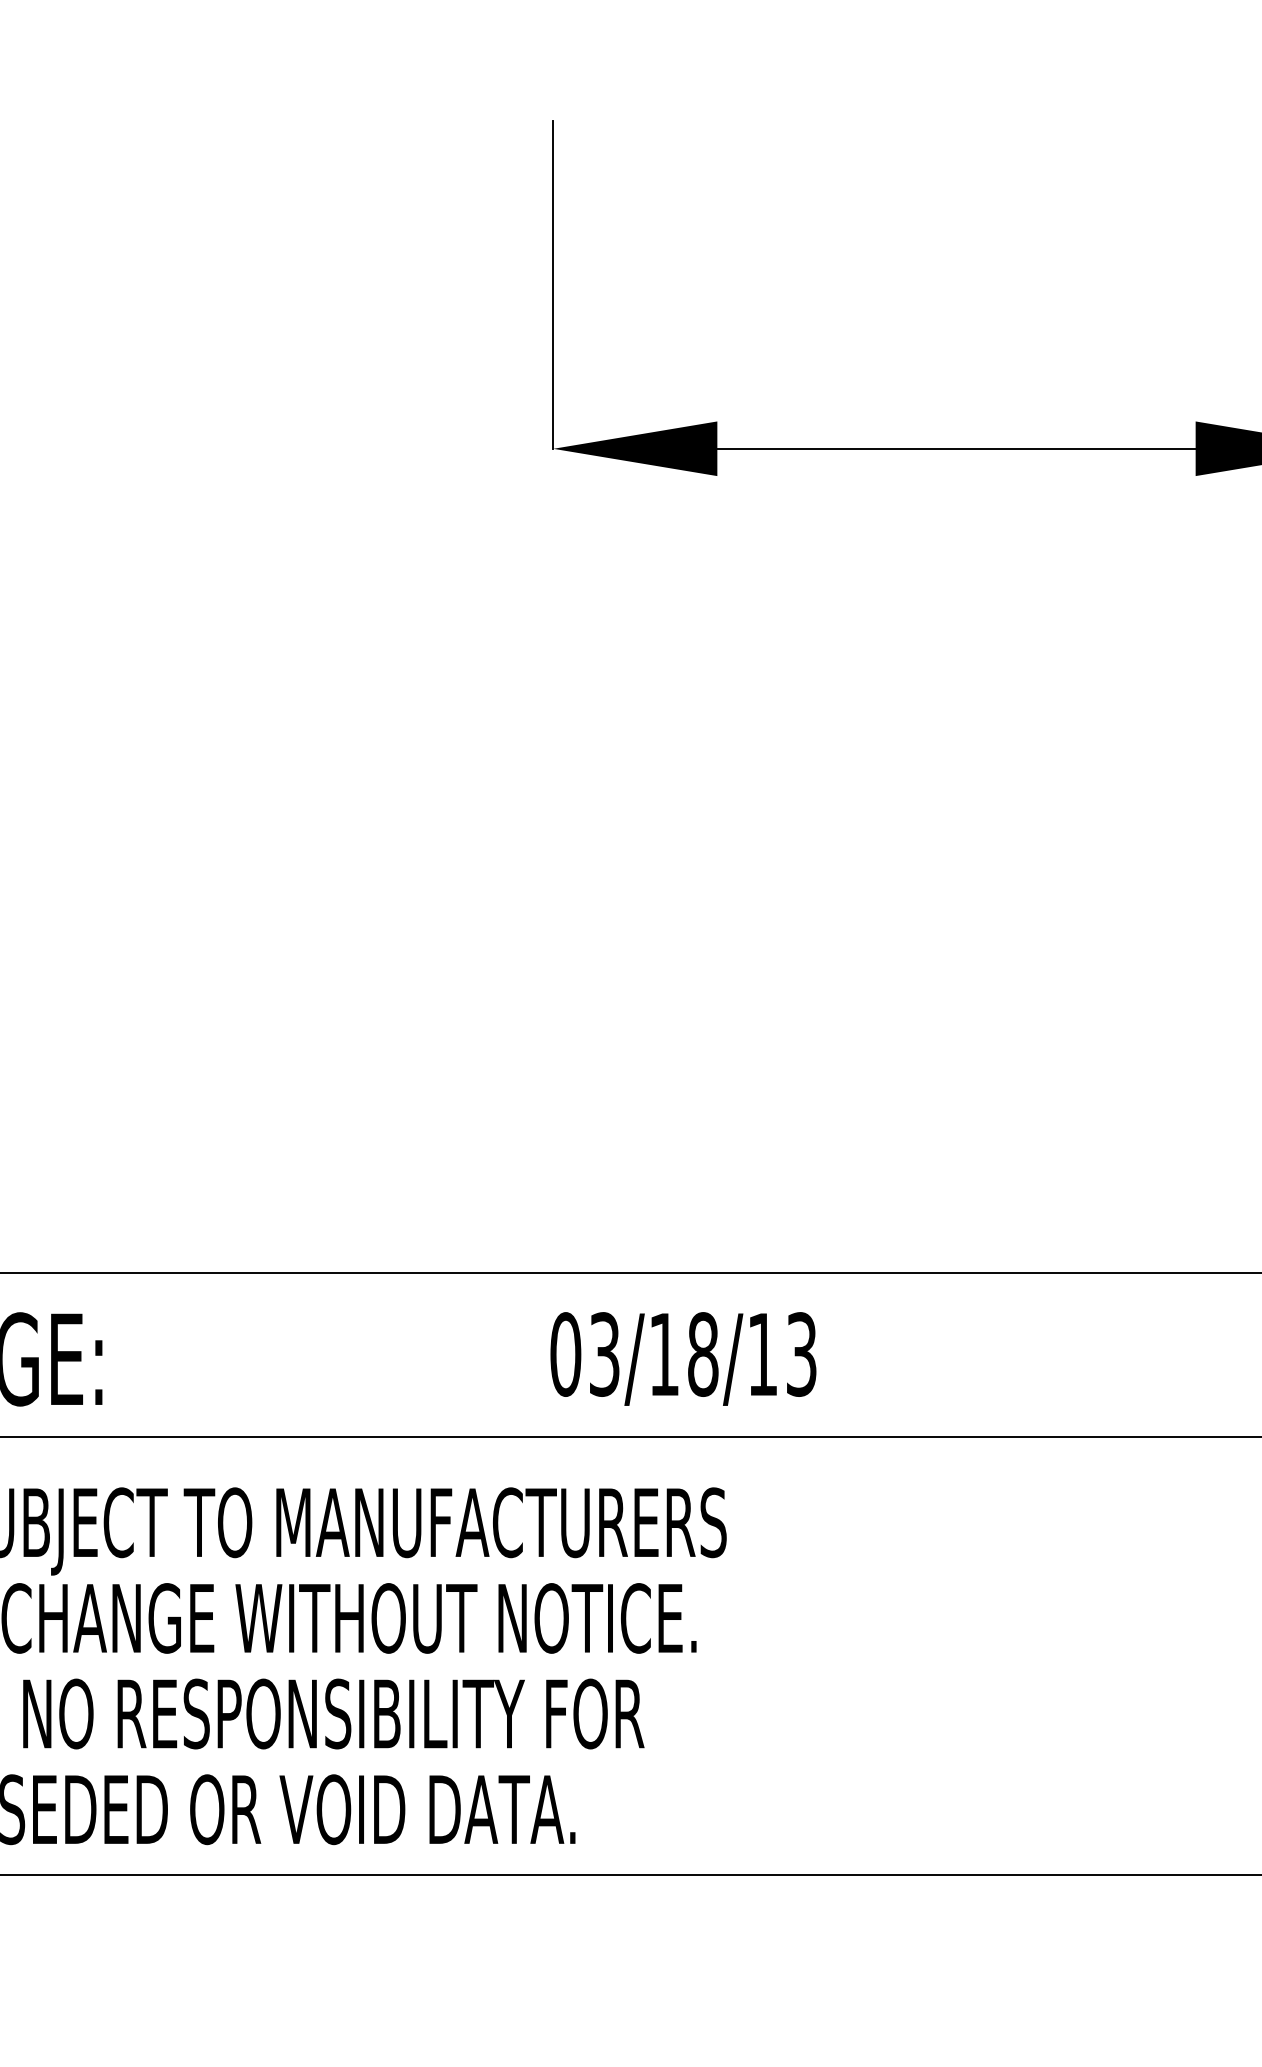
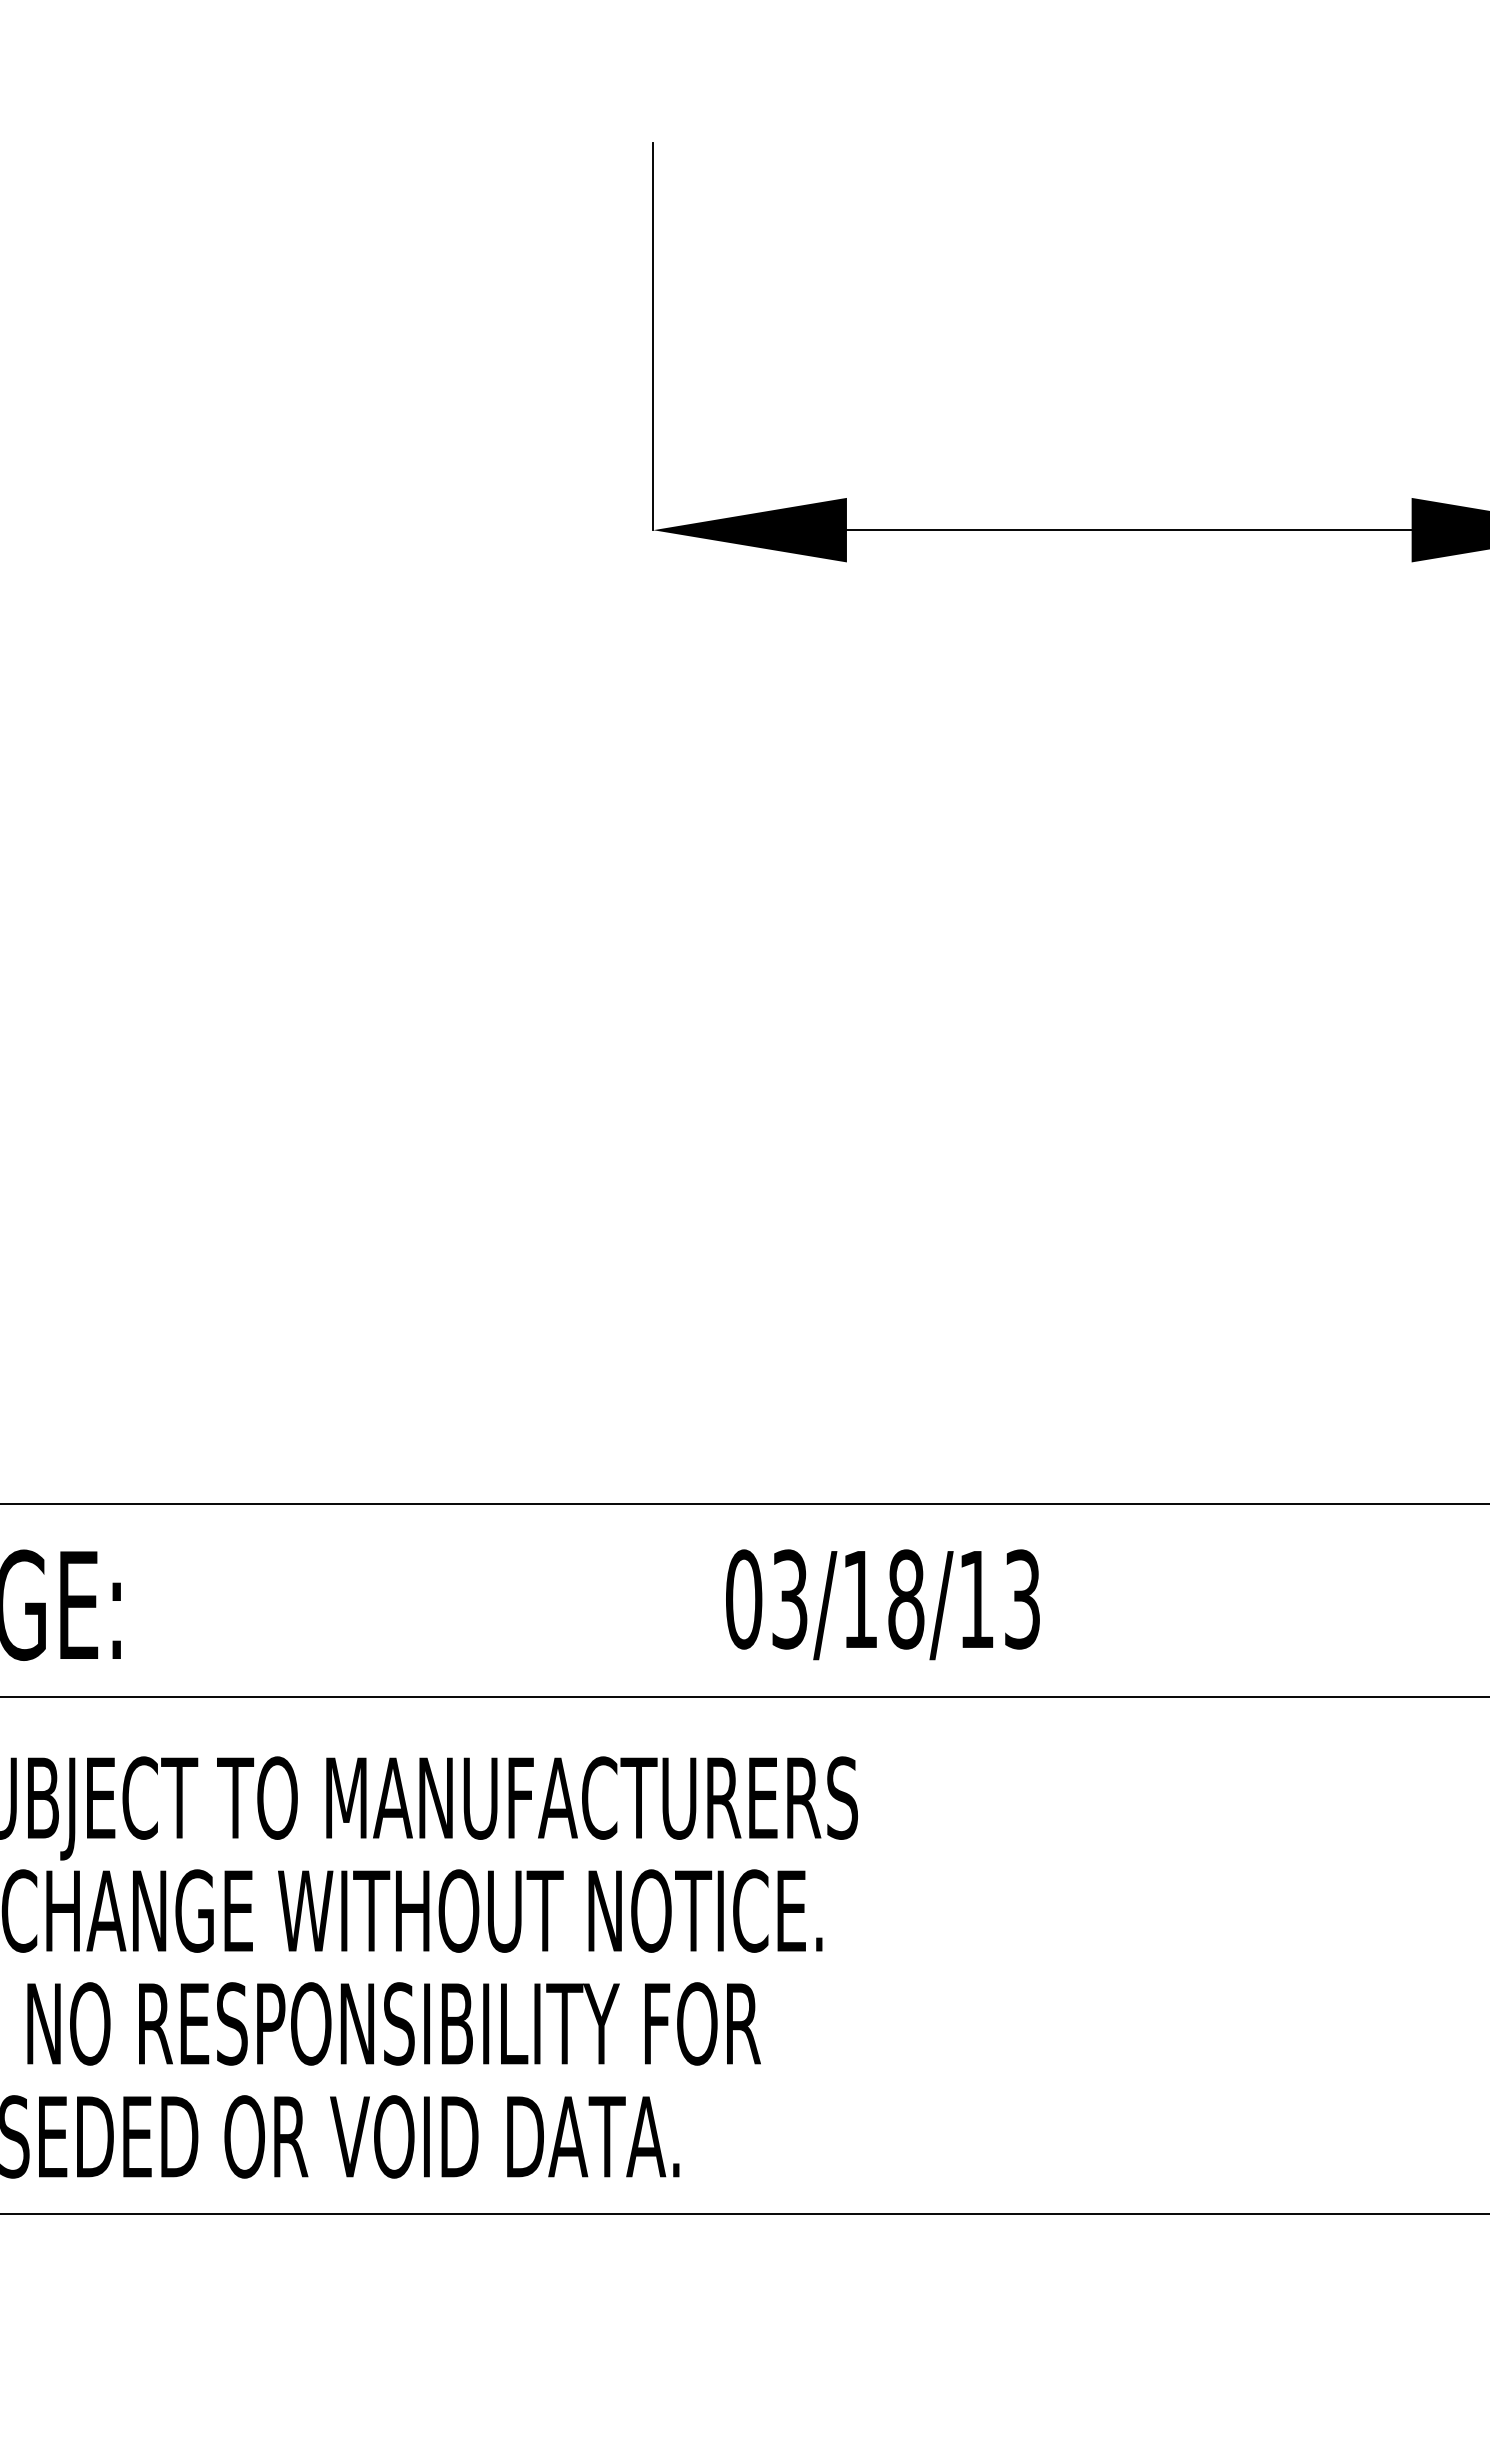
text: (683, 1358) -> (882, 1604), moved

